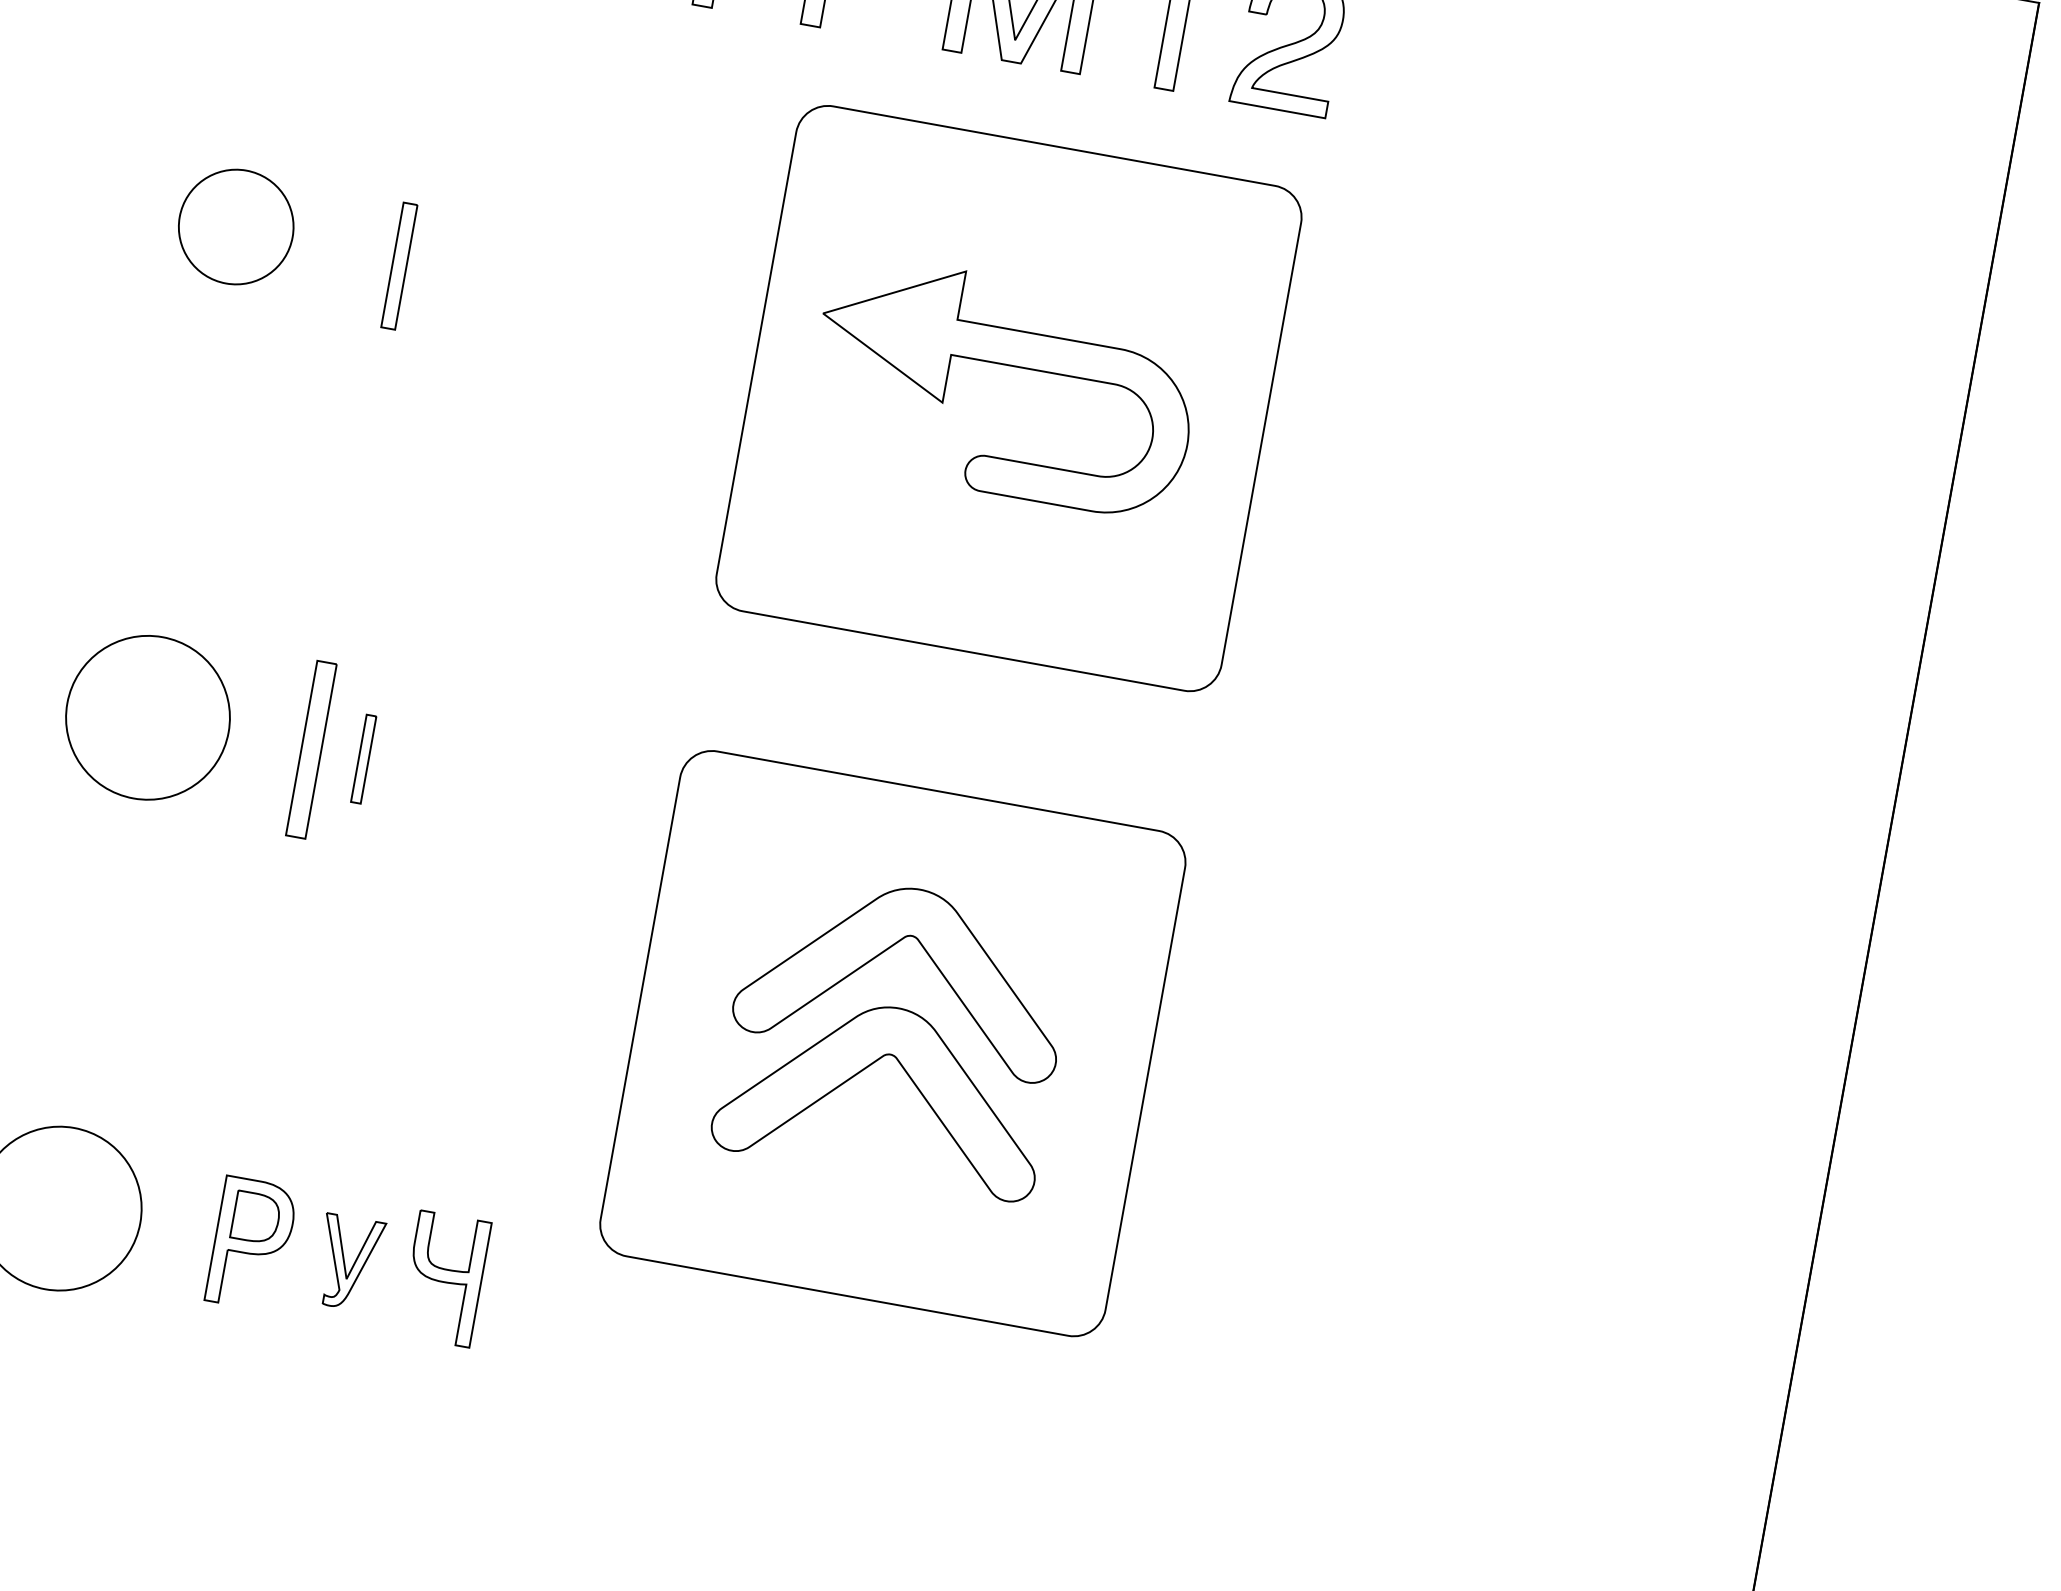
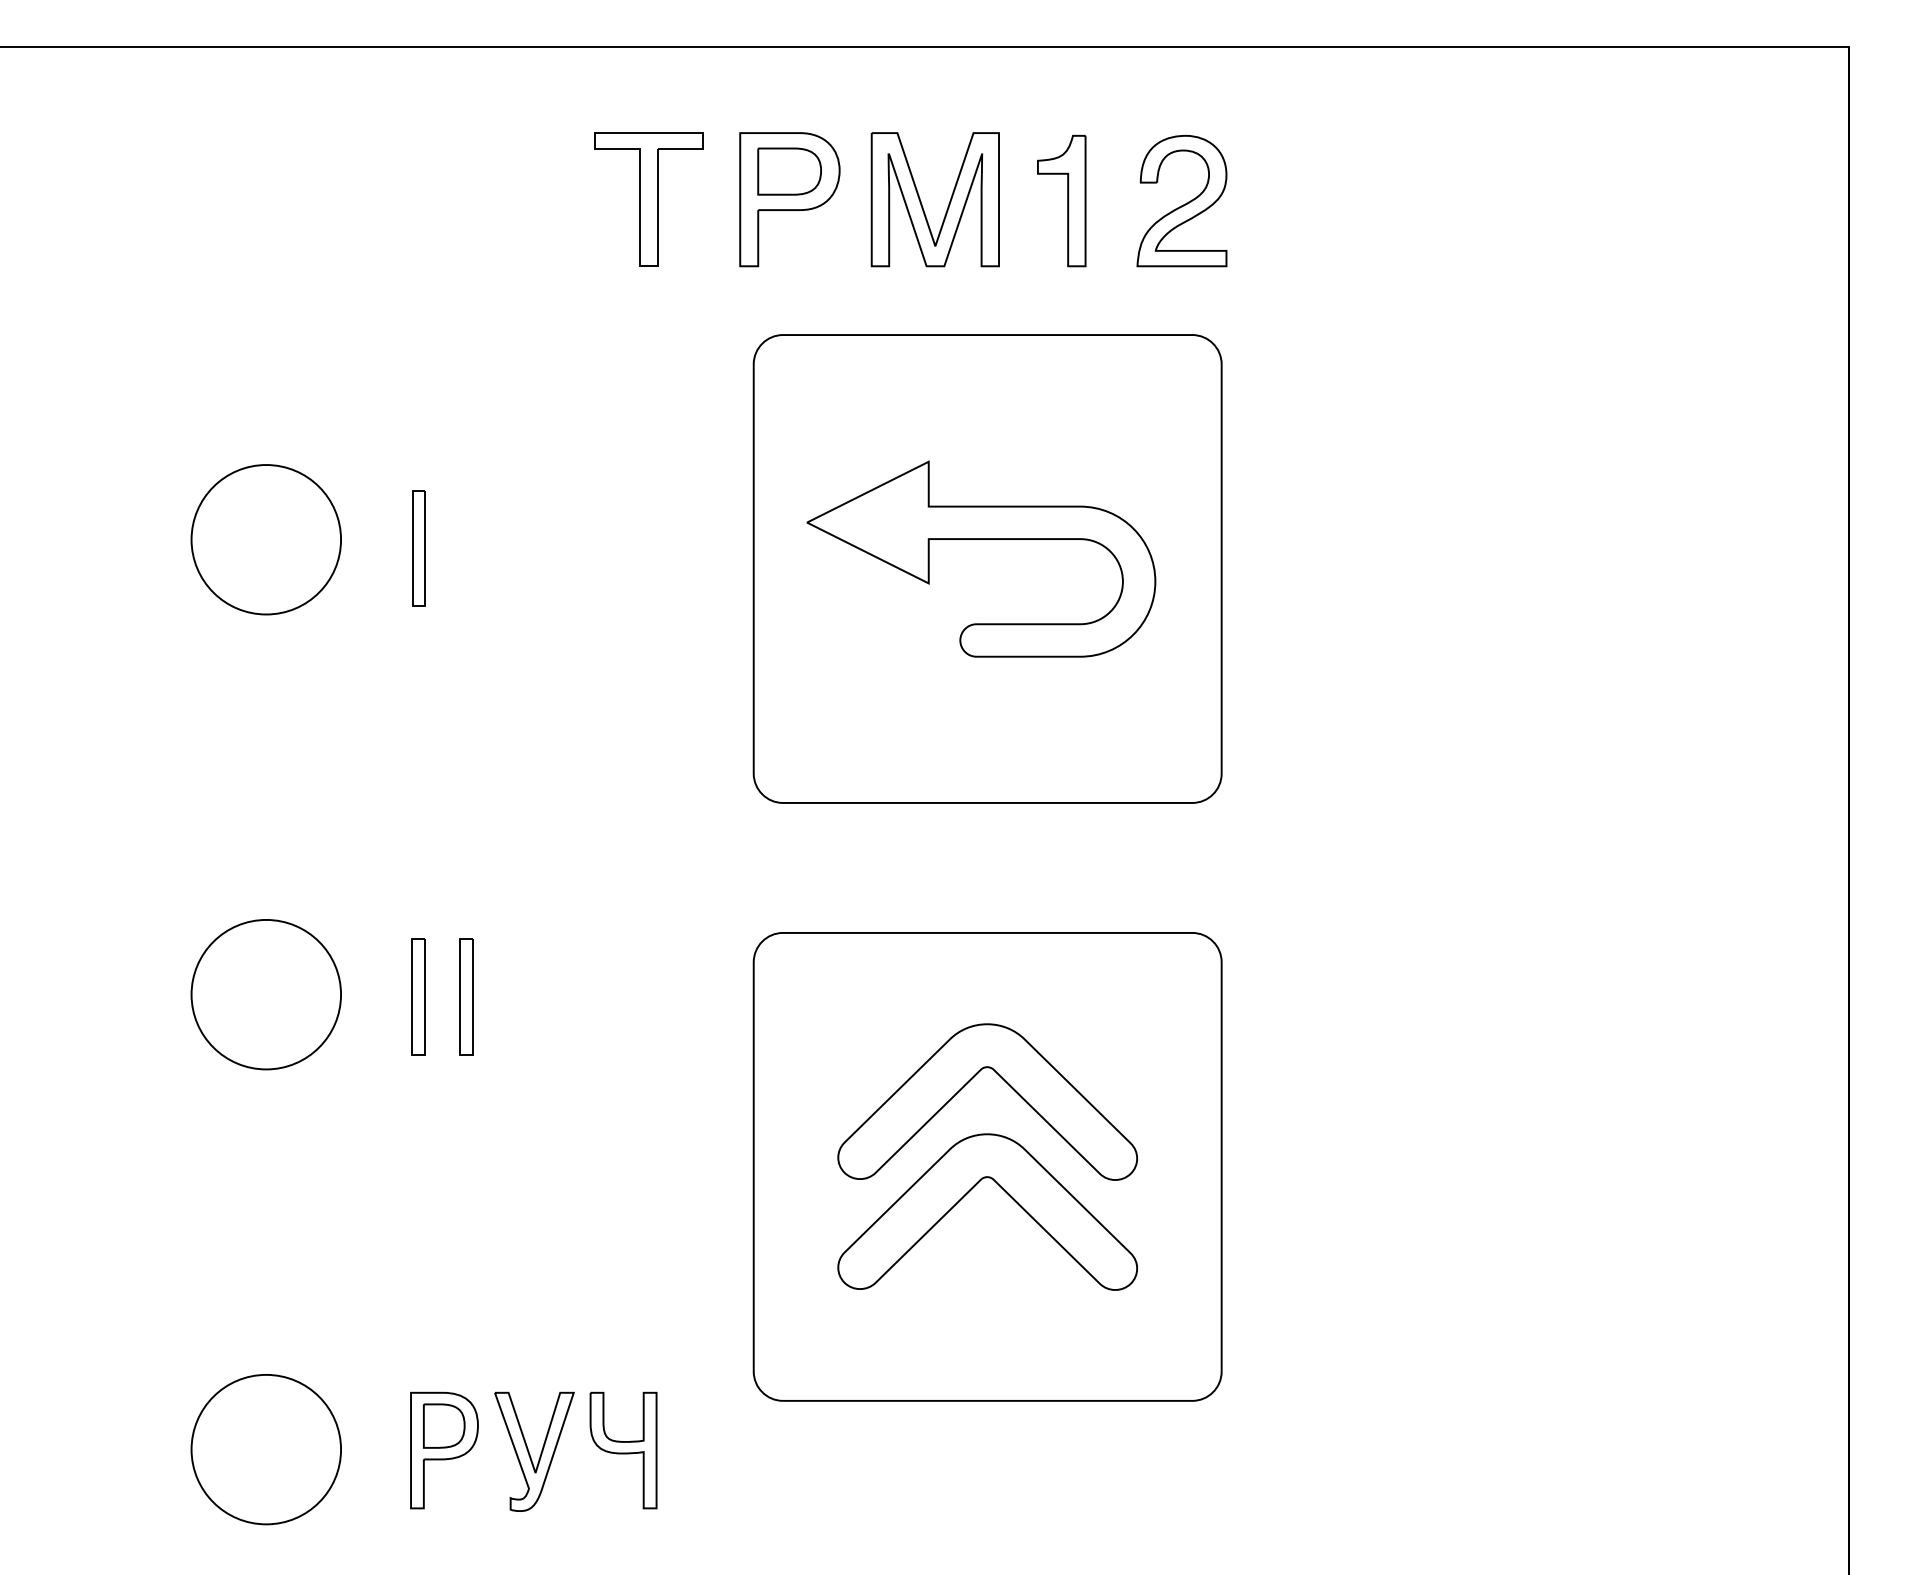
part: (235, 226) -> (265, 539), size x1.43
part: (311, 749) -> (418, 996), size x0.71
part: (363, 758) -> (466, 996), size x1.43
part: (348, 1262) -> (534, 1451), size x1.43

